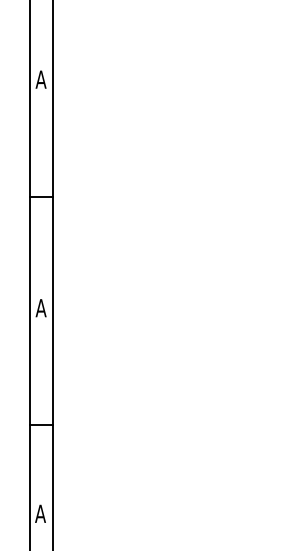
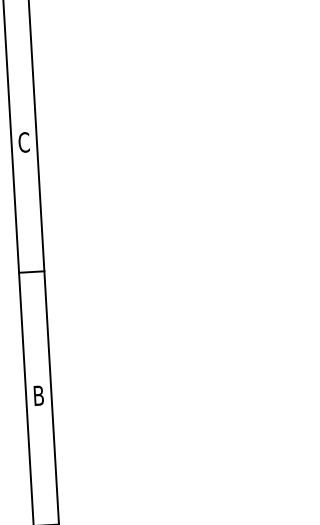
text: (40, 79) -> (23, 142), A -> C
text: (40, 308) -> (38, 396), A -> B

